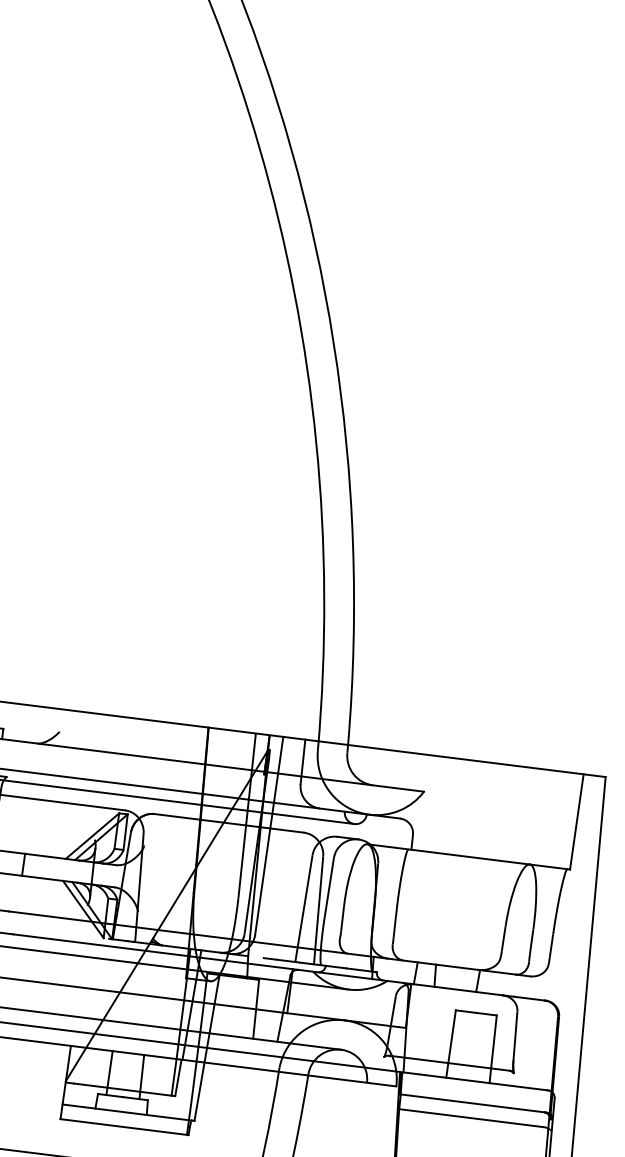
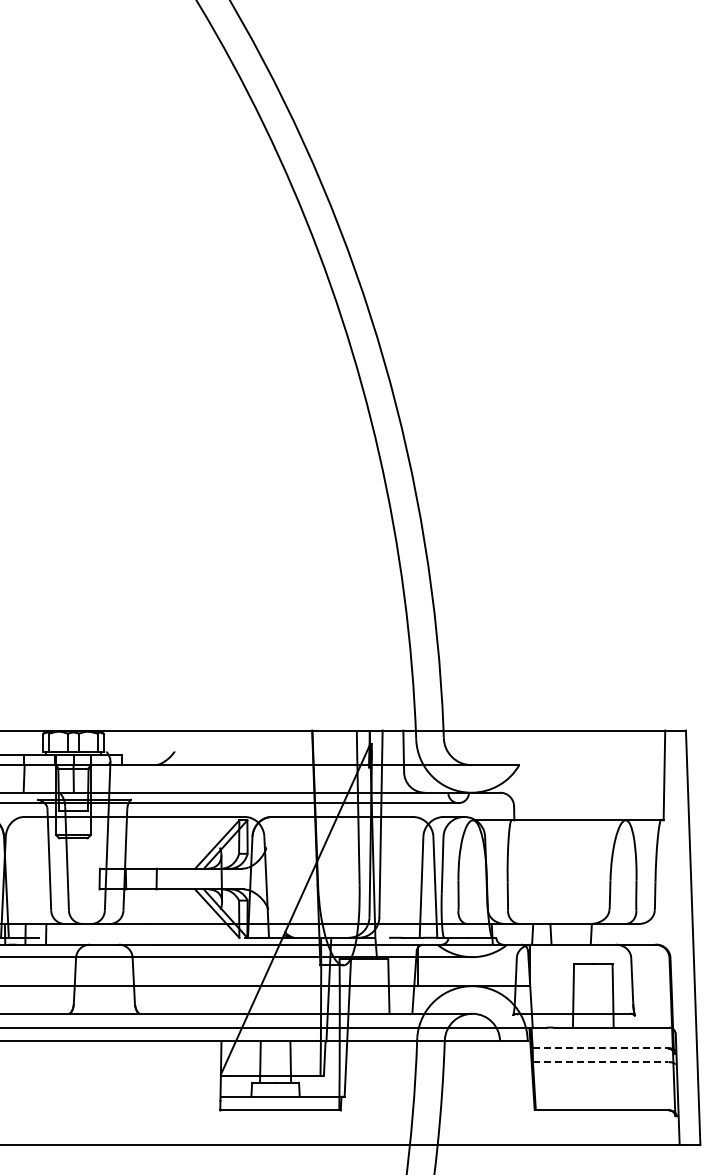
line: (472, 1103) -> (600, 1048), solid -> dashed
line: (470, 1118) -> (600, 1062), solid -> dashed

